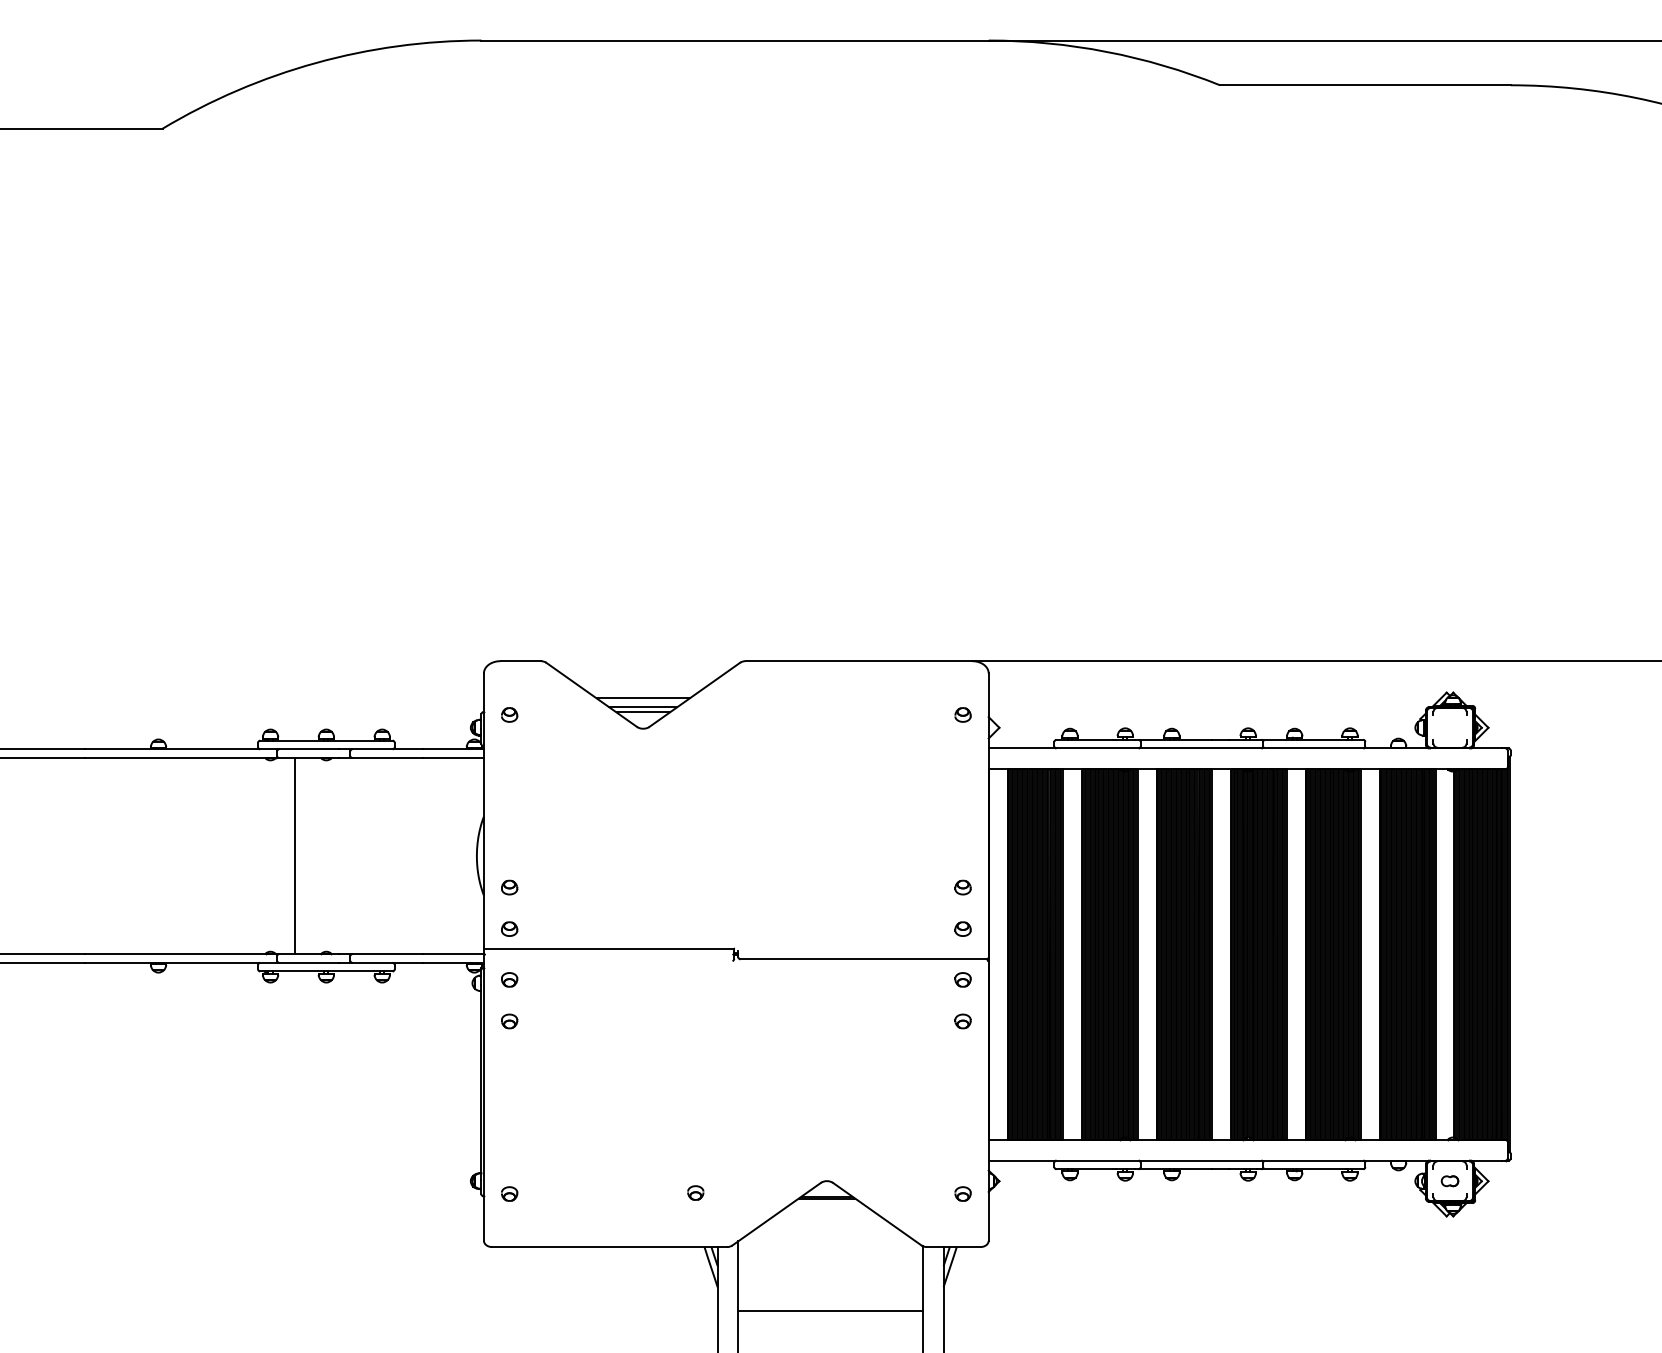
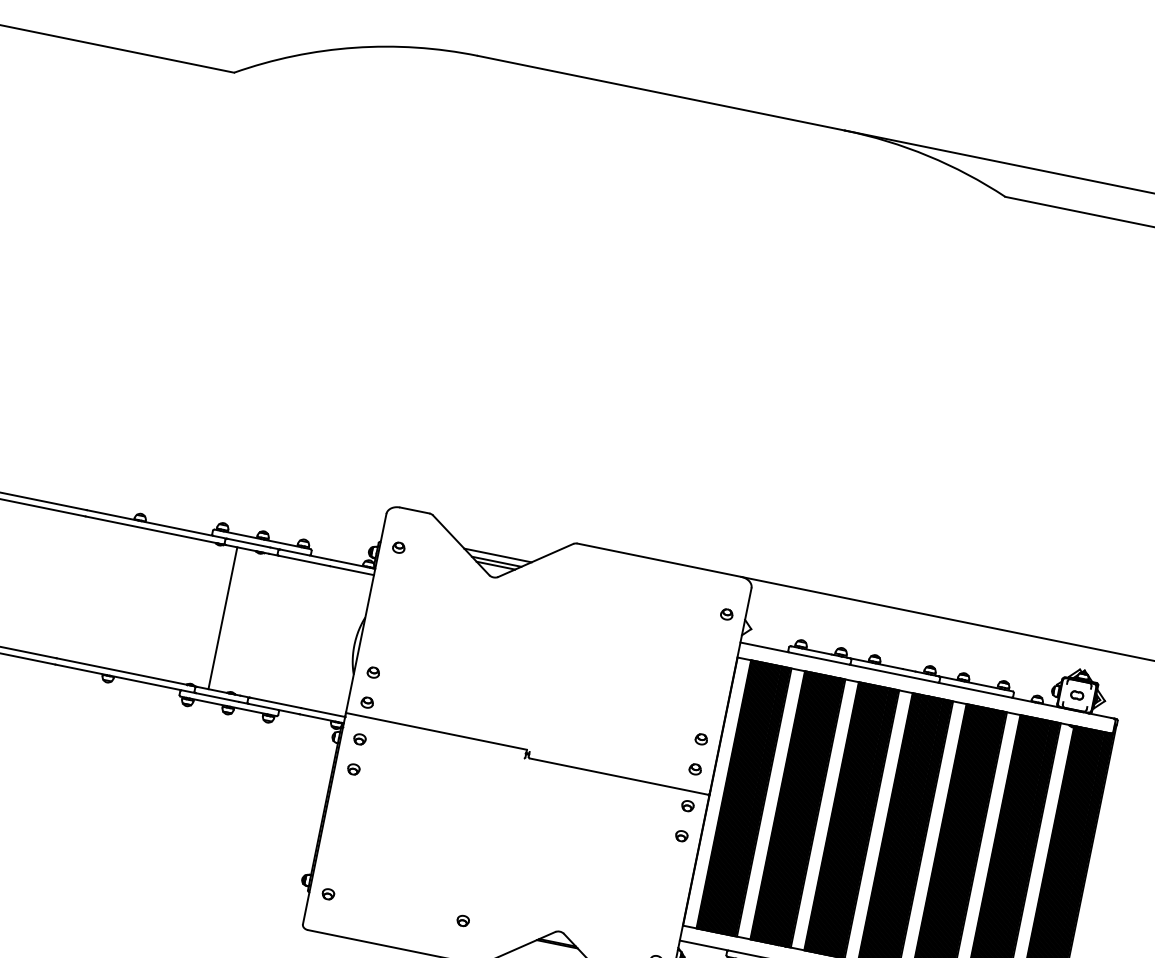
part: (1449, 727) -> (1076, 695), added

